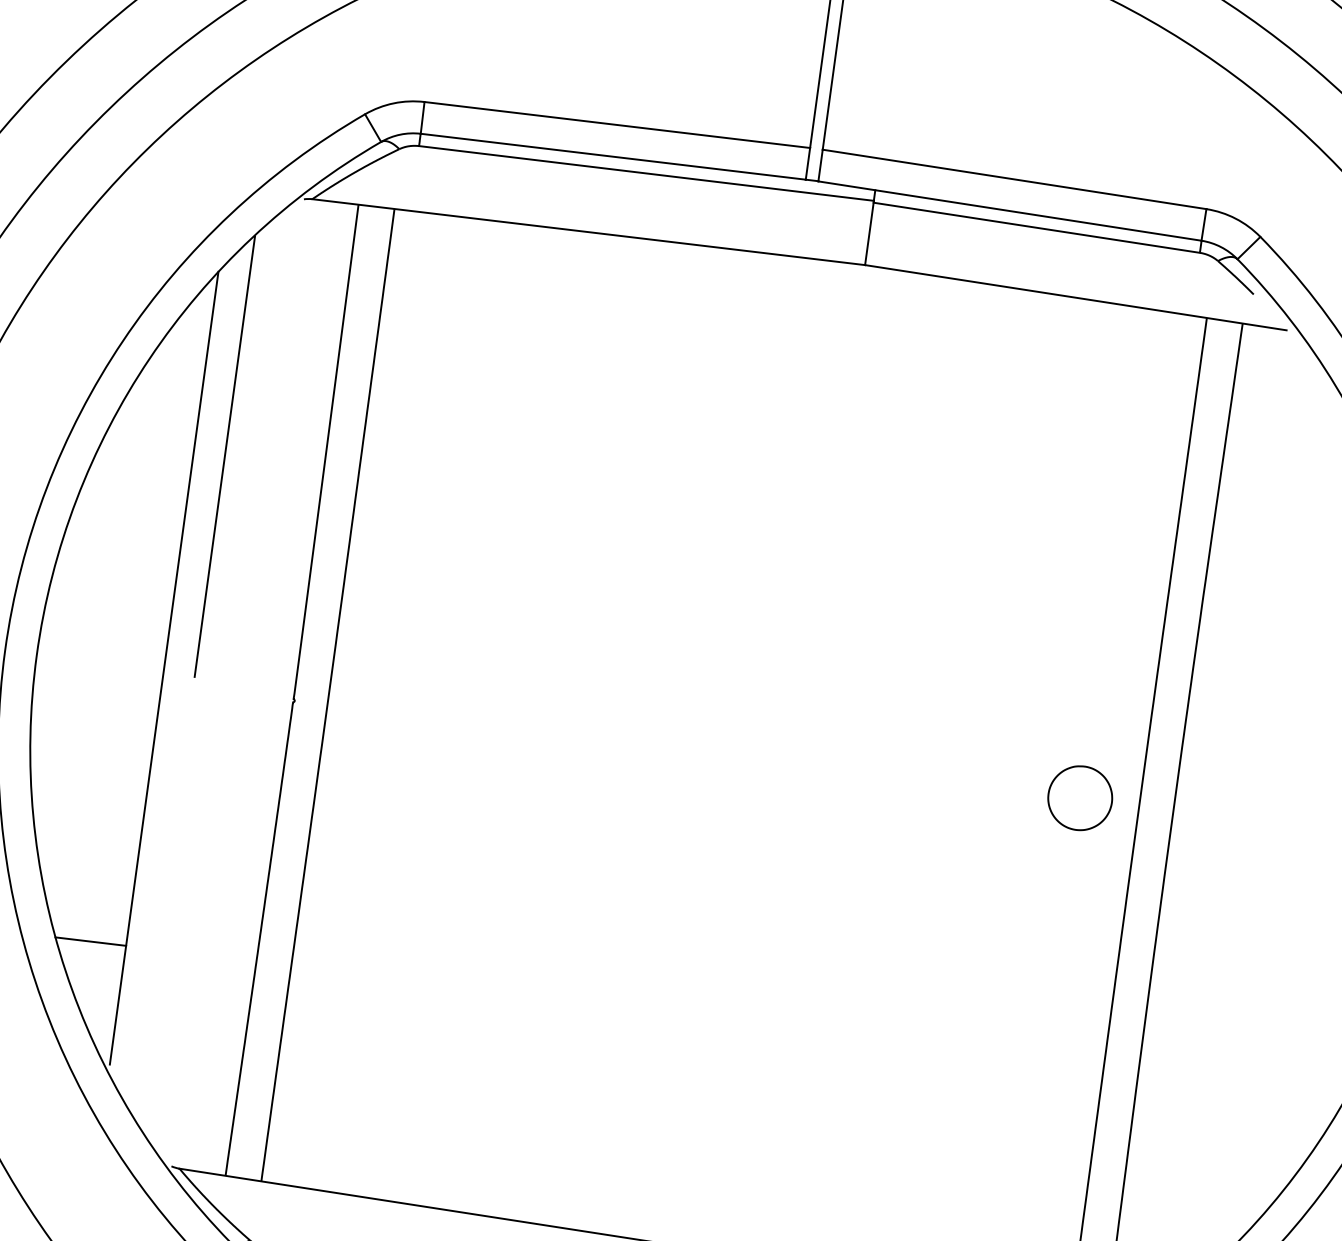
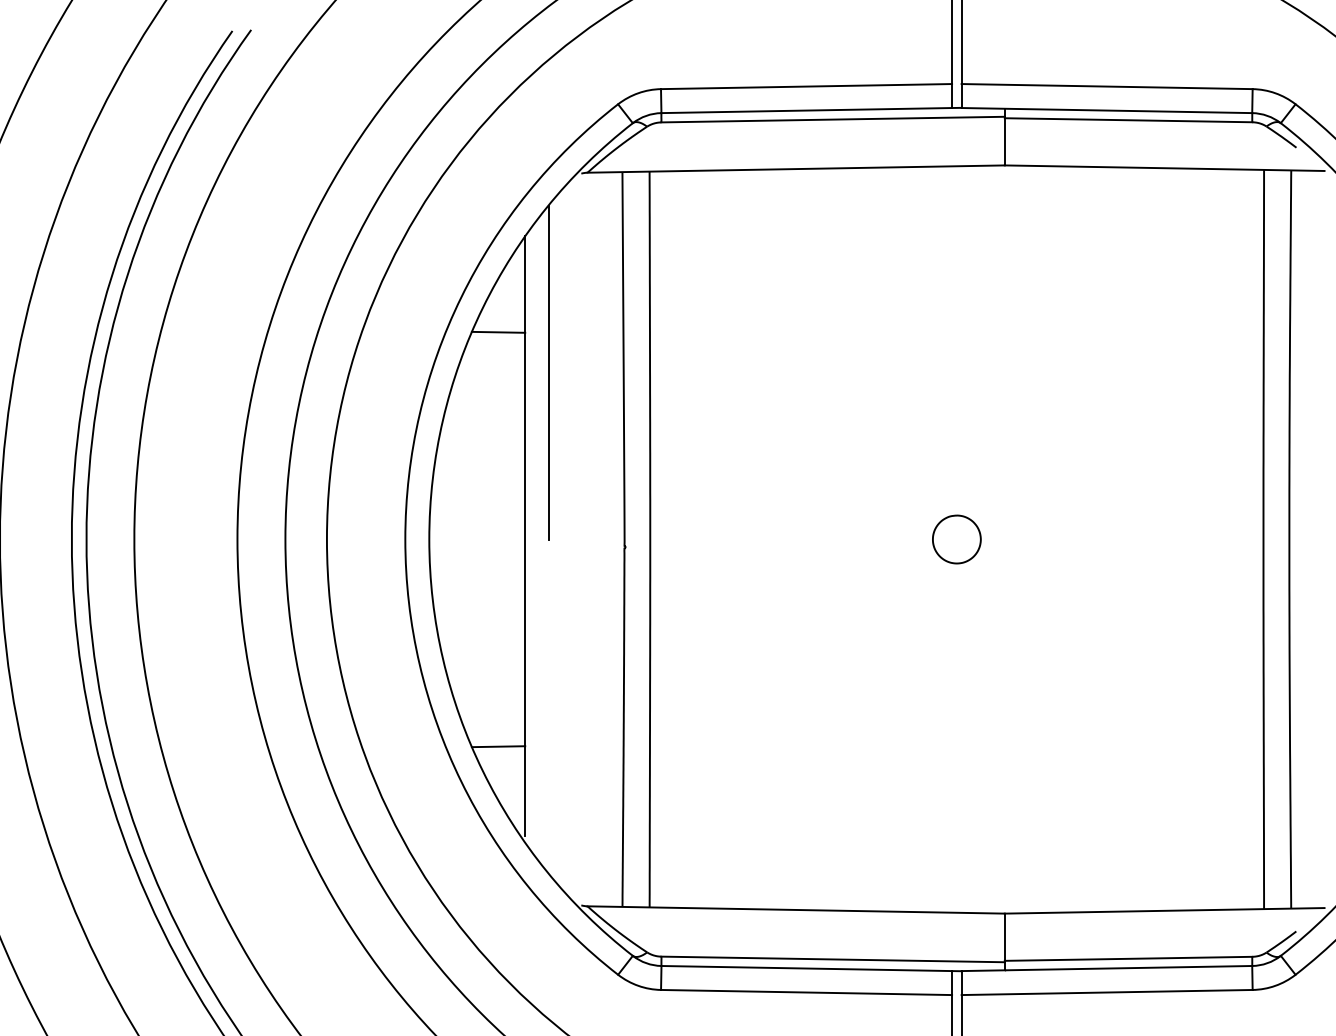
line: (165, 392) -> (498, 331), added
part: (1079, 798) -> (956, 539), moved

